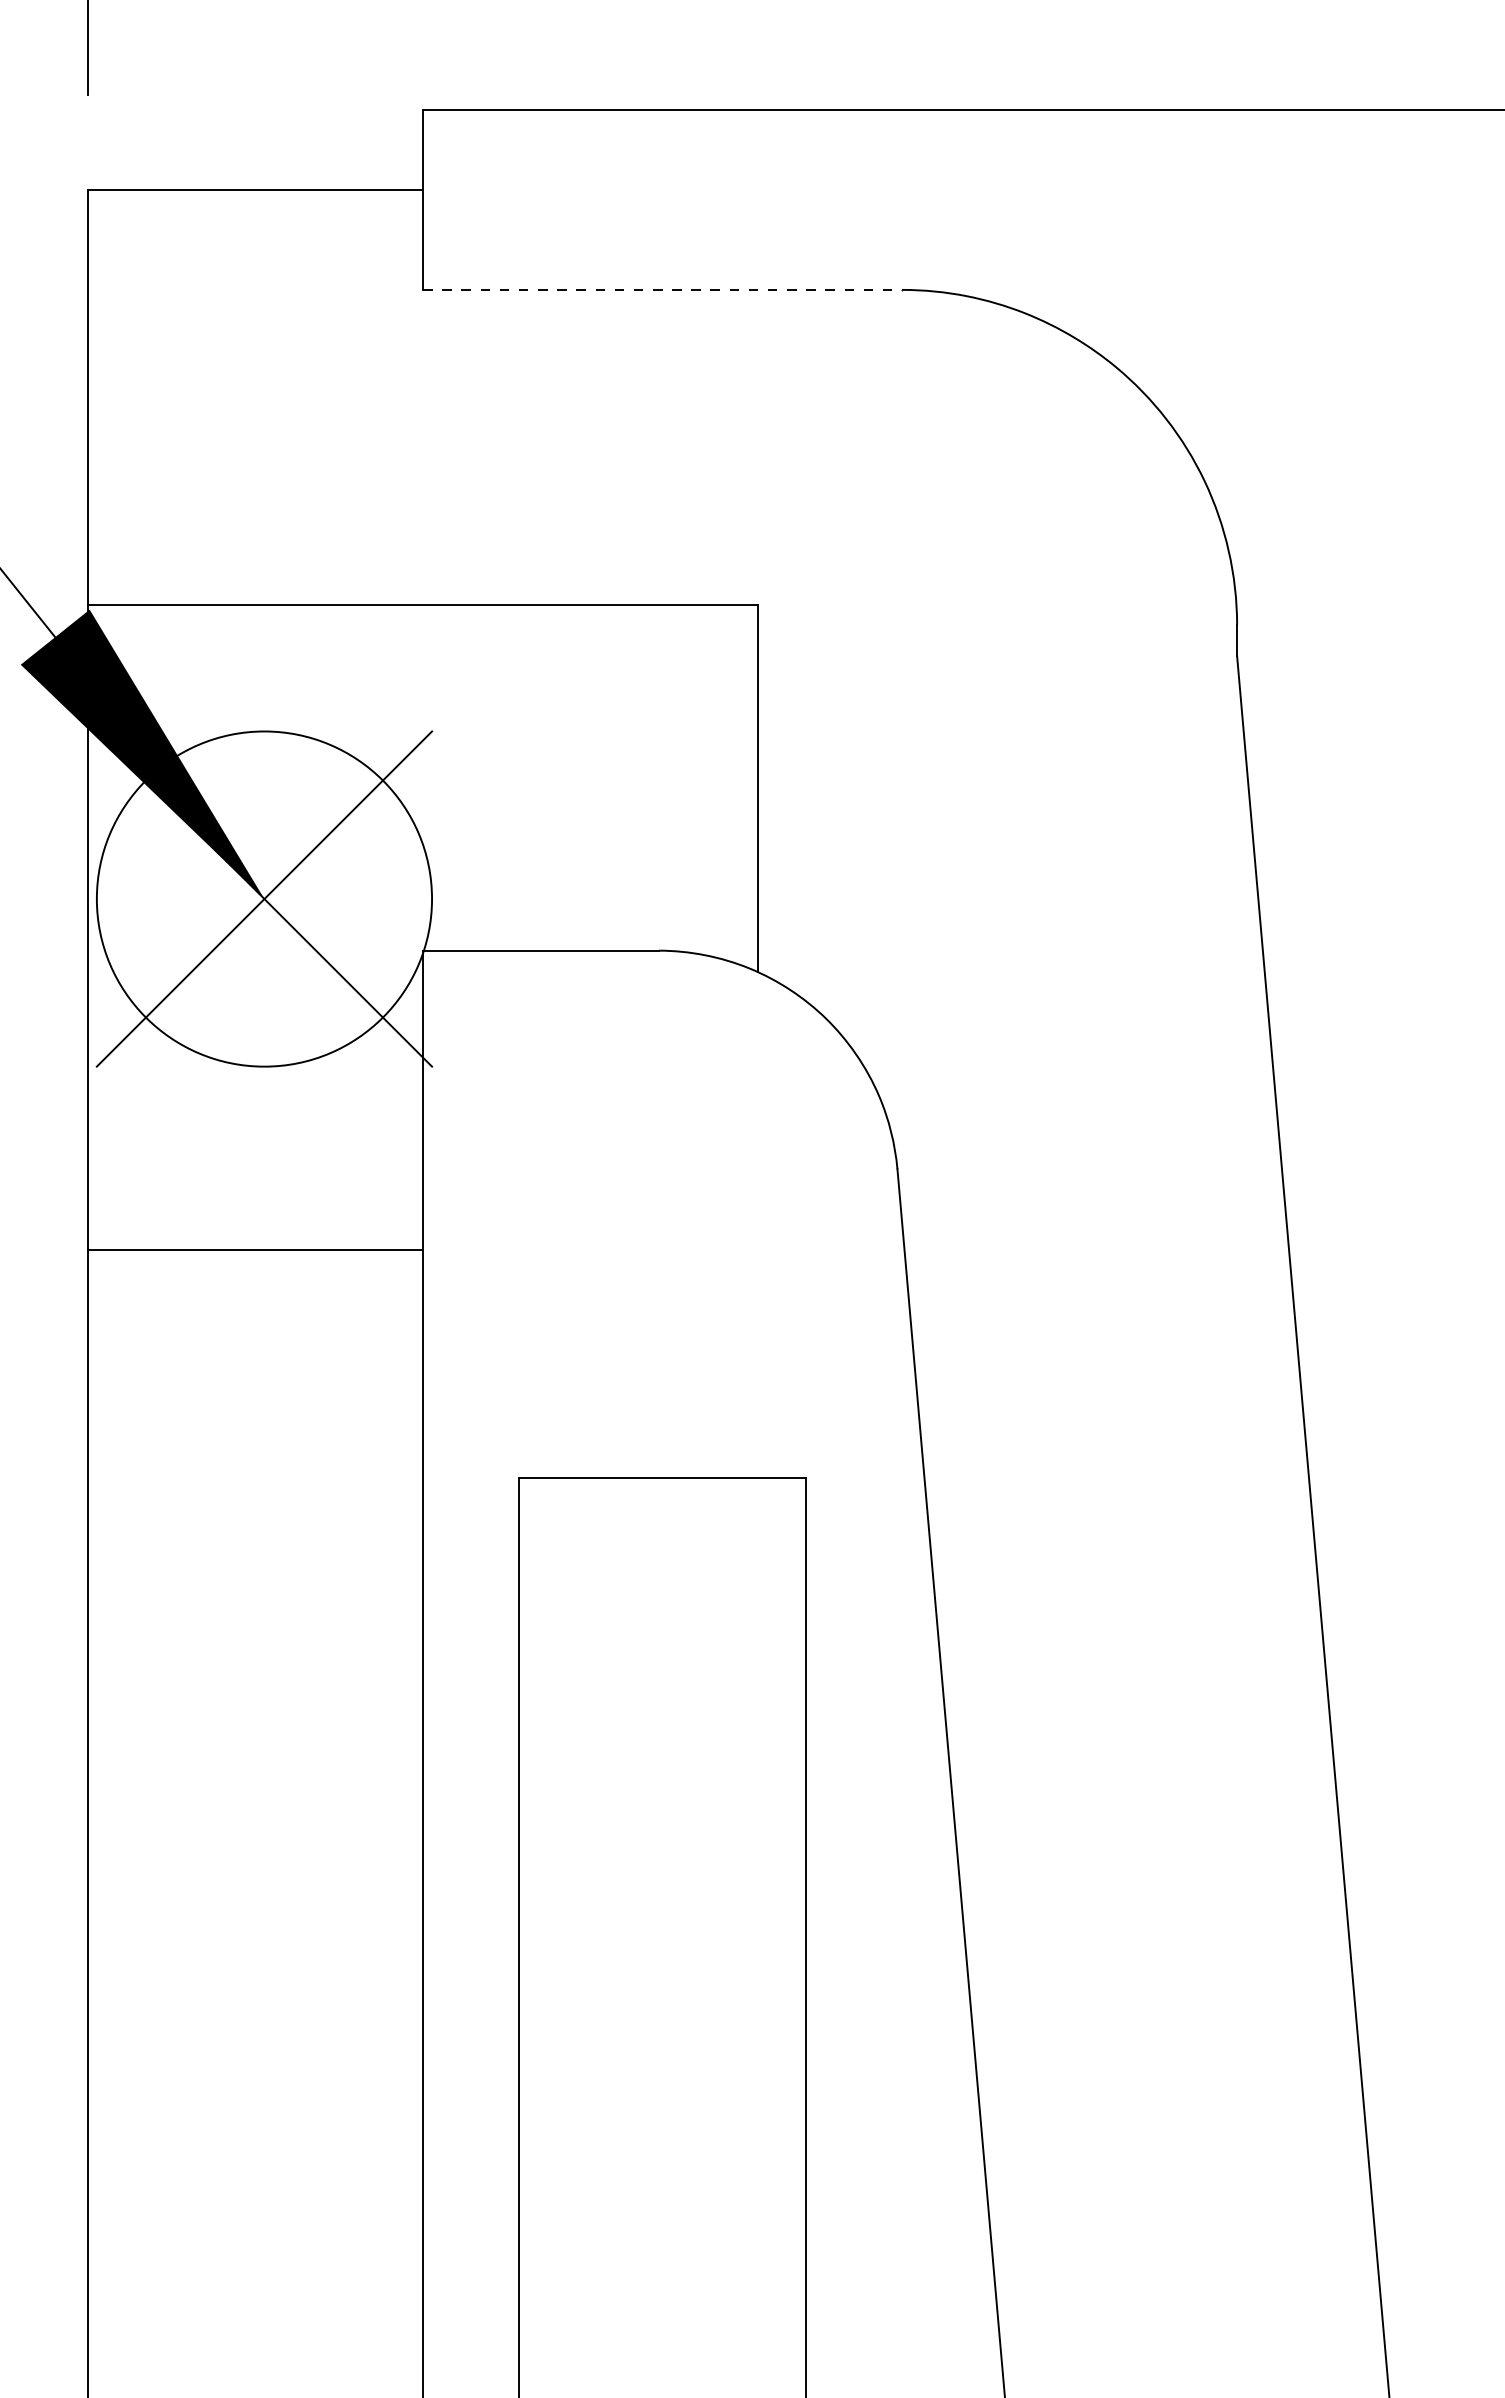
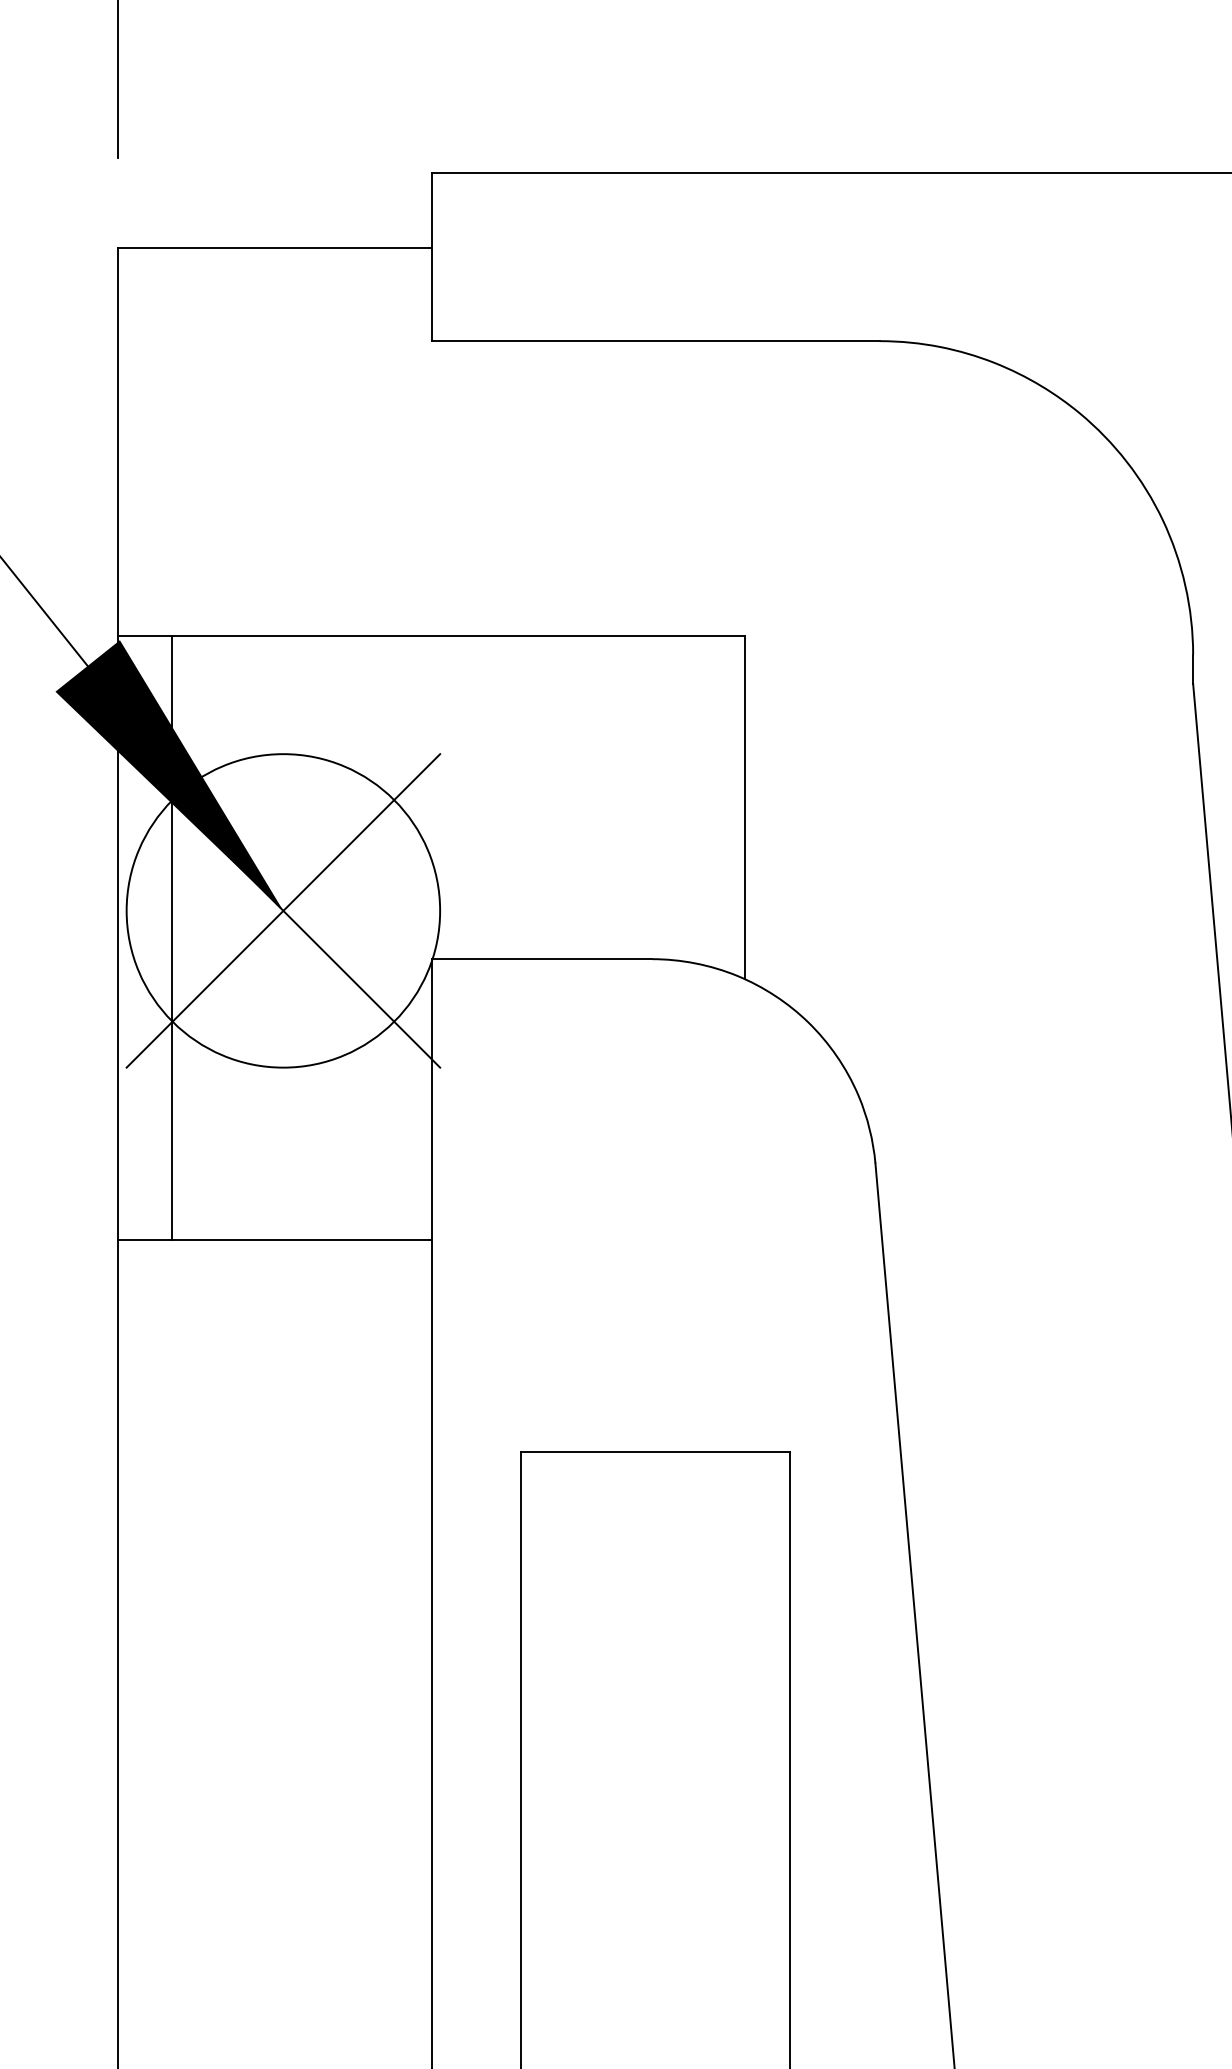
line: (663, 289) -> (656, 340), dashed -> solid
line: (145, 927) -> (172, 937), added

